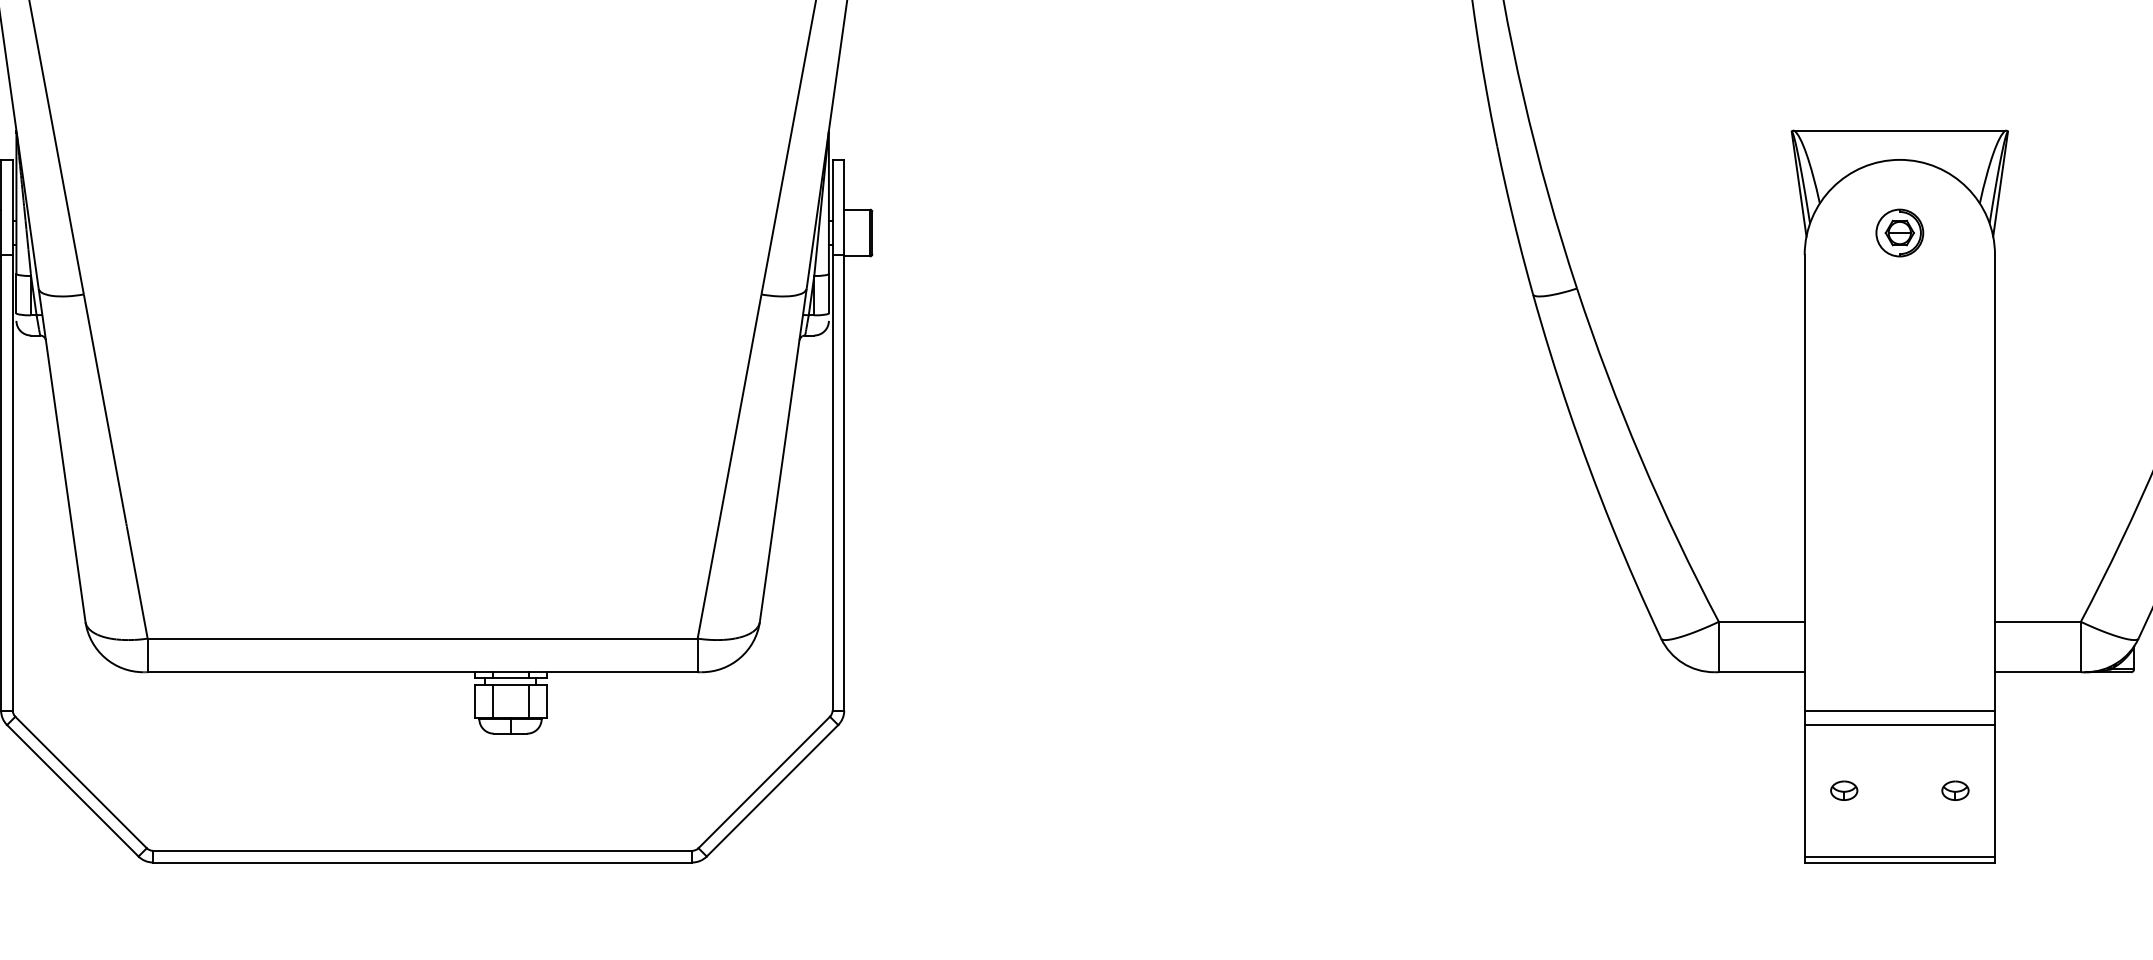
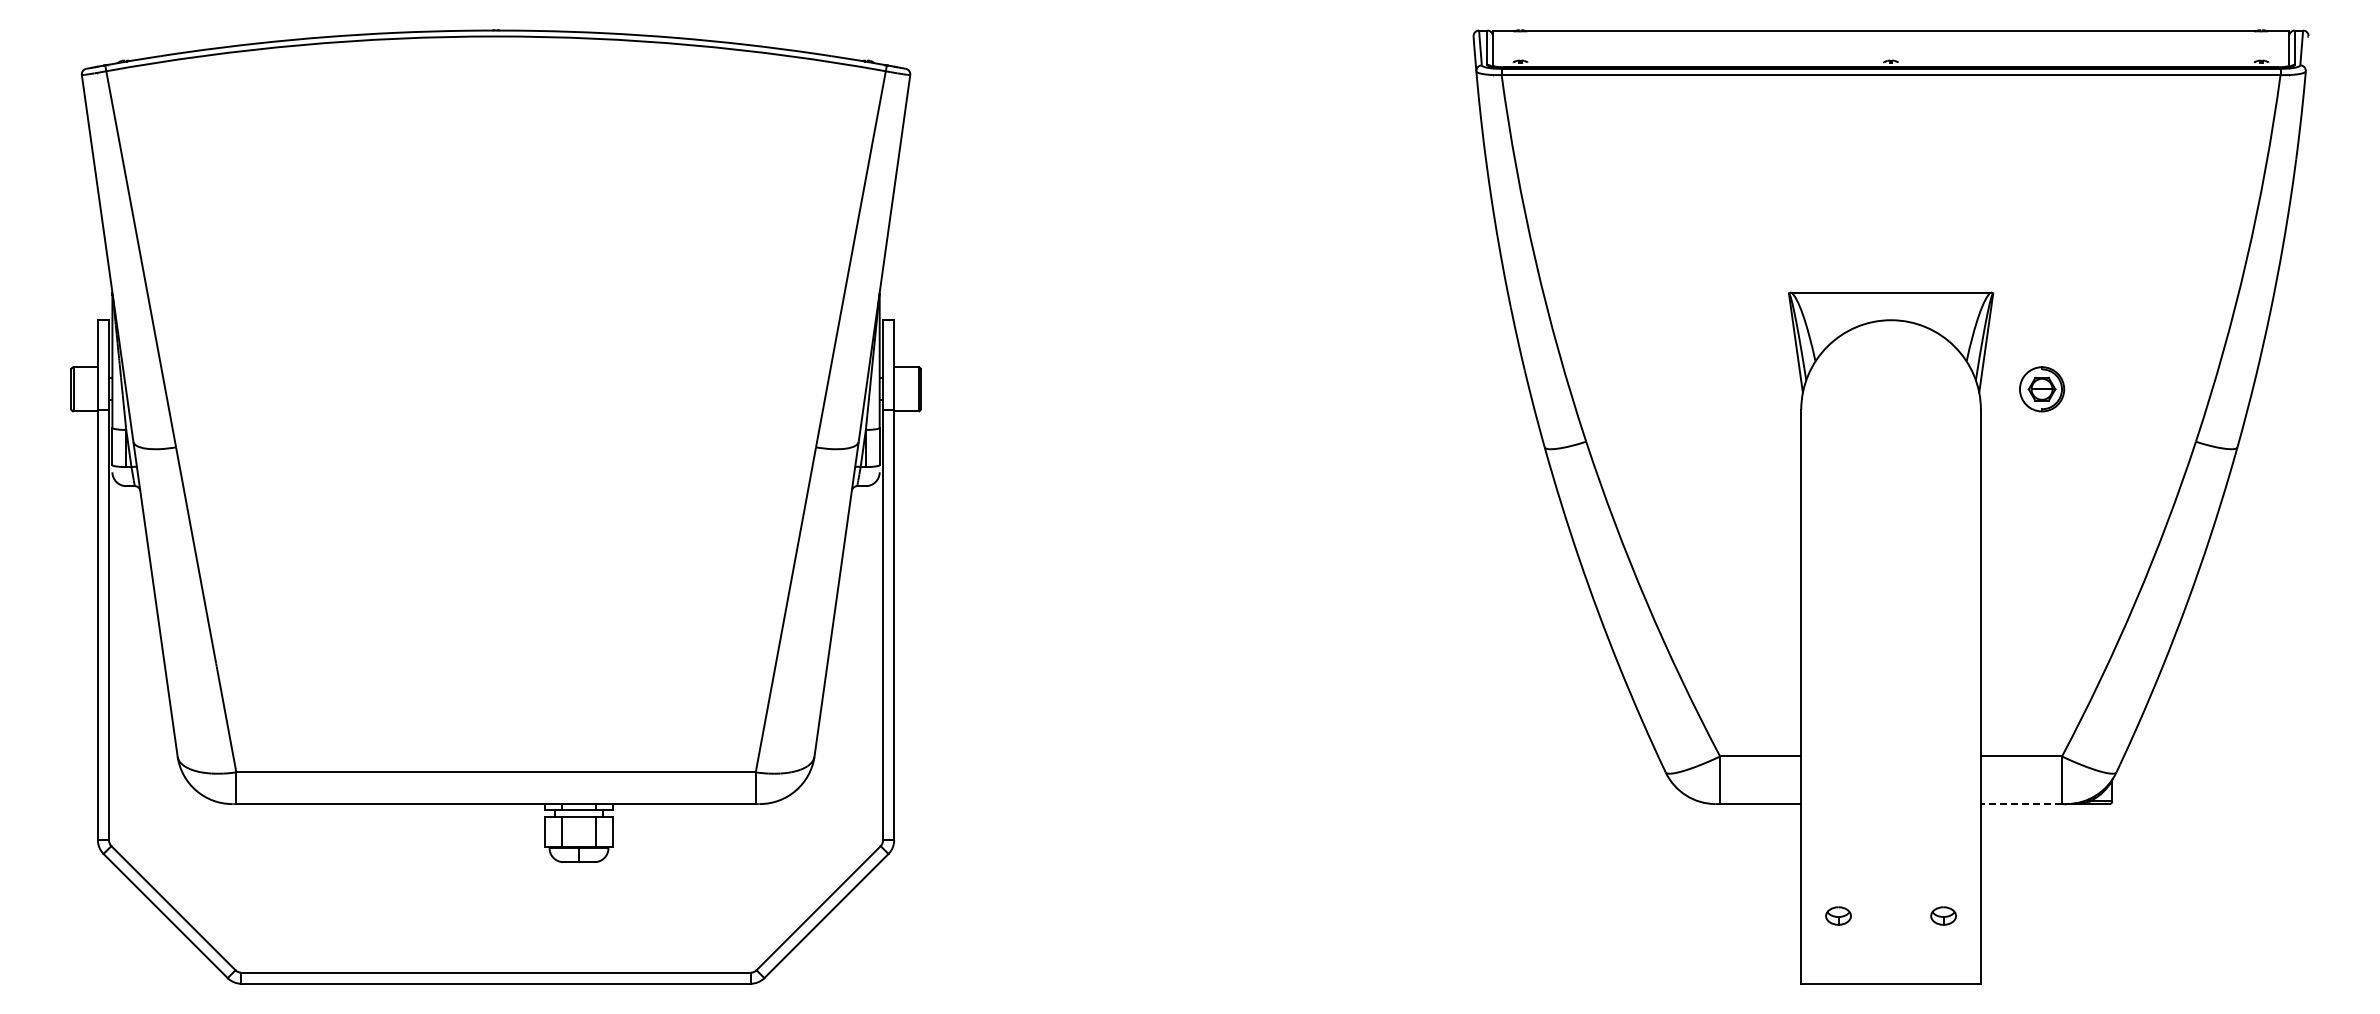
part: (1900, 233) -> (2042, 389), moved
line: (2037, 672) -> (2021, 804), solid -> dashed
line: (1899, 710) -> (1890, 840), removed
line: (1899, 724) -> (1890, 853), removed
line: (1899, 856) -> (1890, 978), removed

